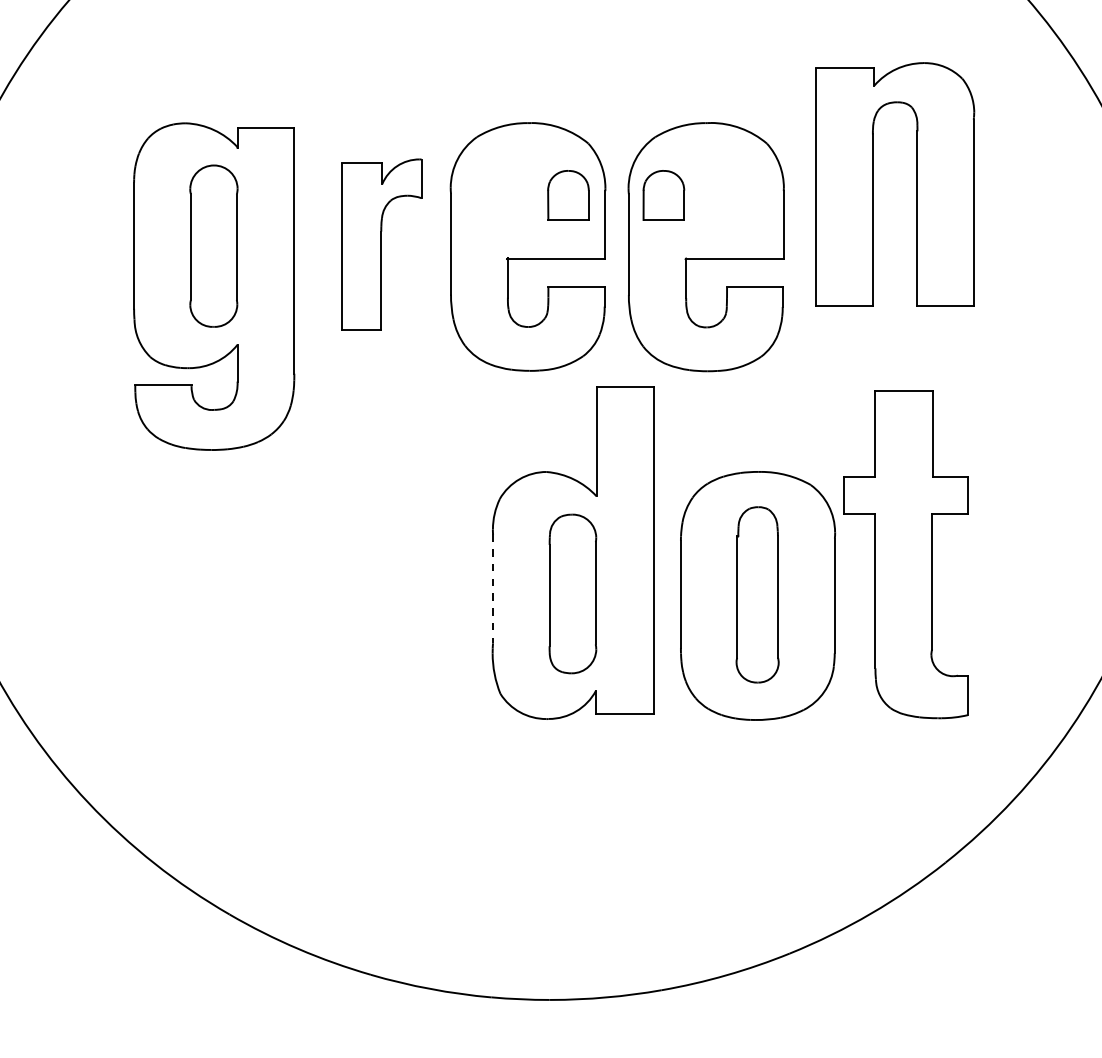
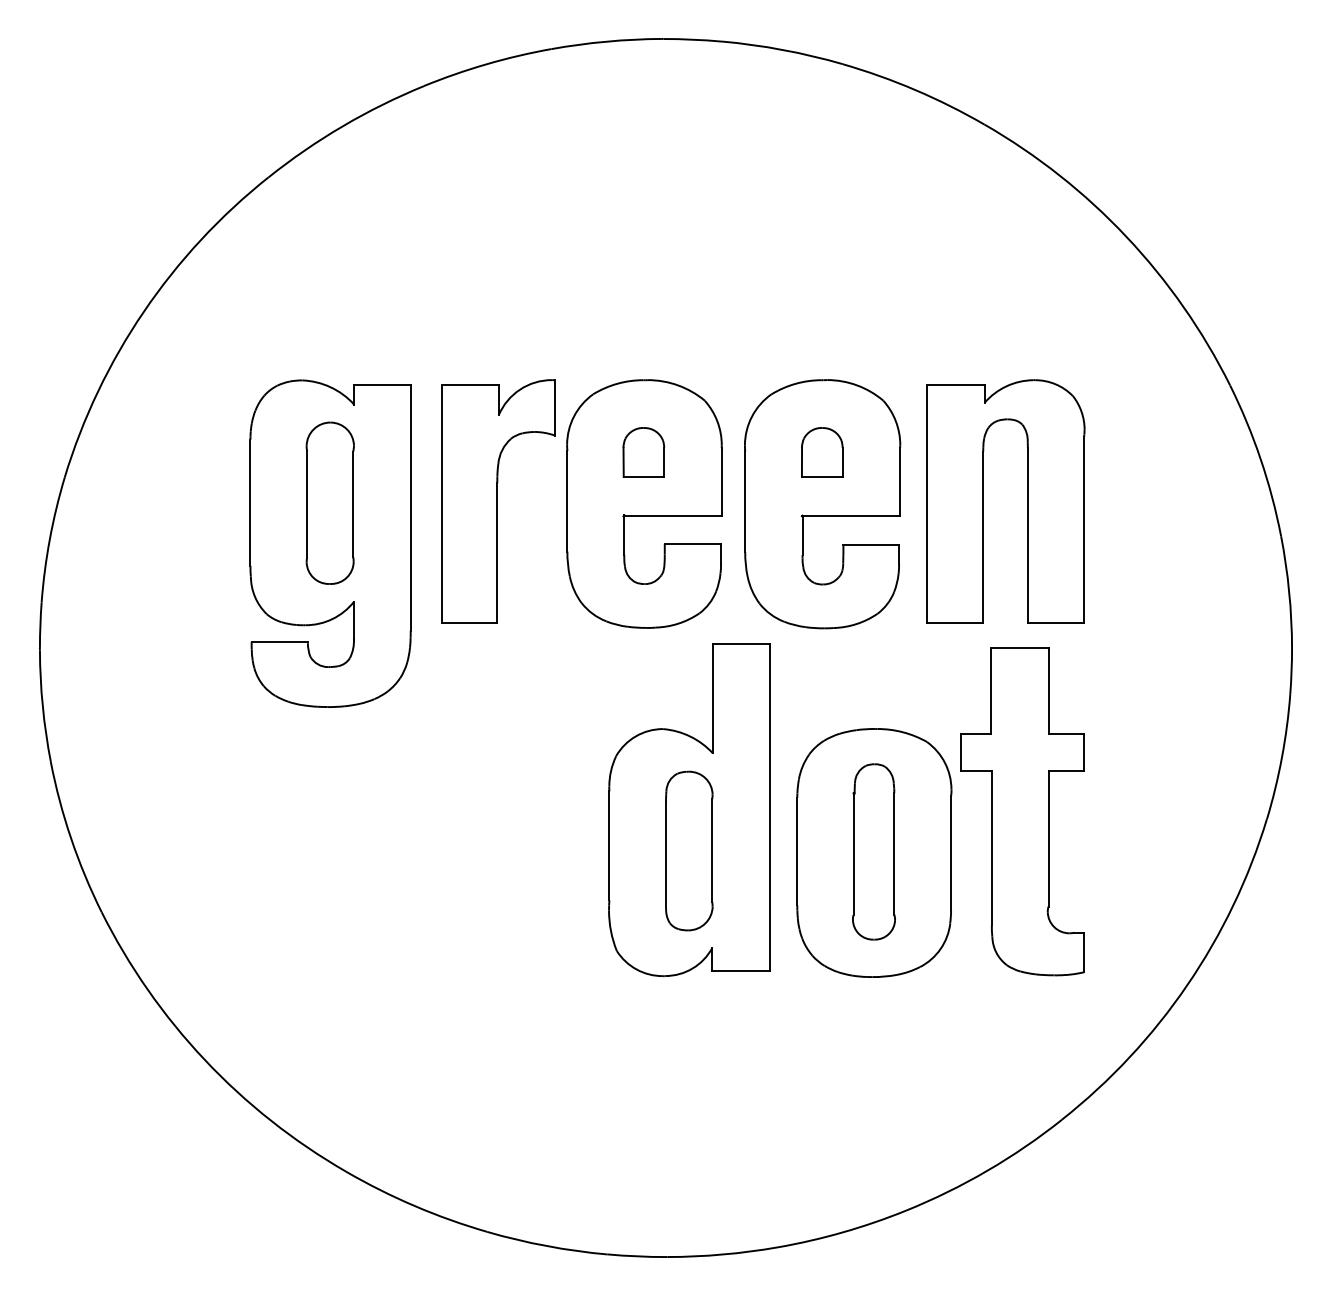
part: (873, 184) -> (983, 501), moved
part: (568, 195) -> (643, 452), moved
part: (664, 195) -> (822, 452), moved
part: (382, 244) -> (498, 501), size x1.43
line: (493, 589) -> (609, 846), dashed -> solid

